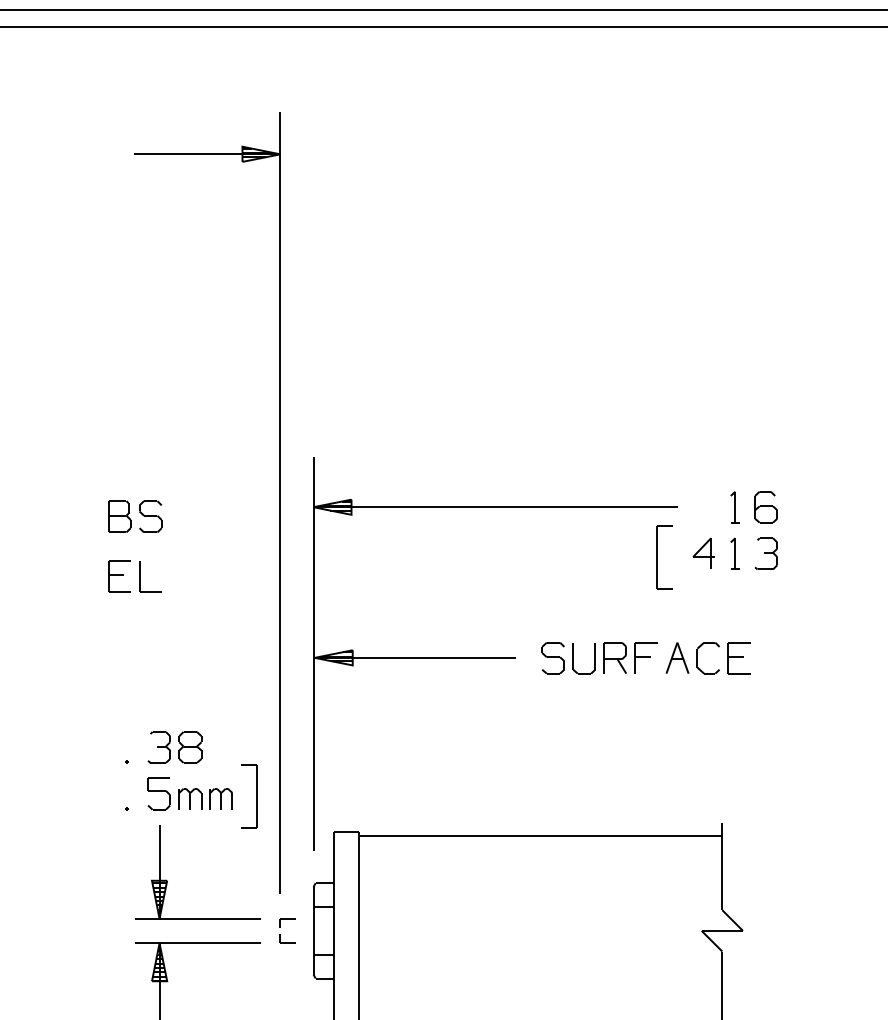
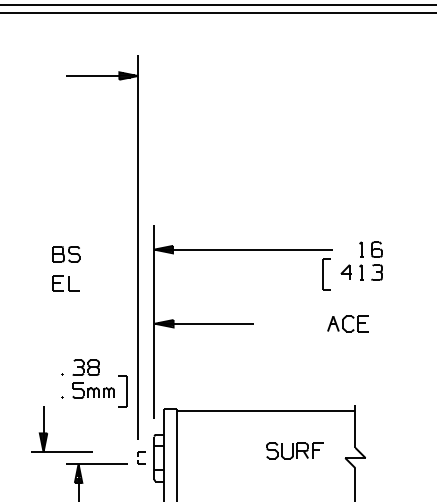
part: (598, 657) -> (294, 450), moved
part: (167, 878) -> (47, 432), moved

